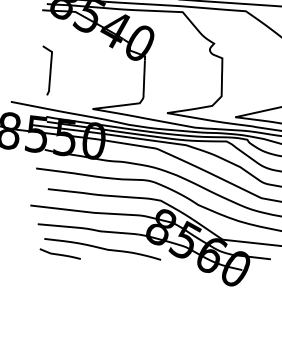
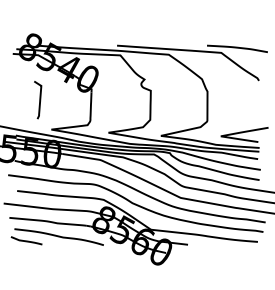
curve: (49, 71) -> (39, 100), moved

